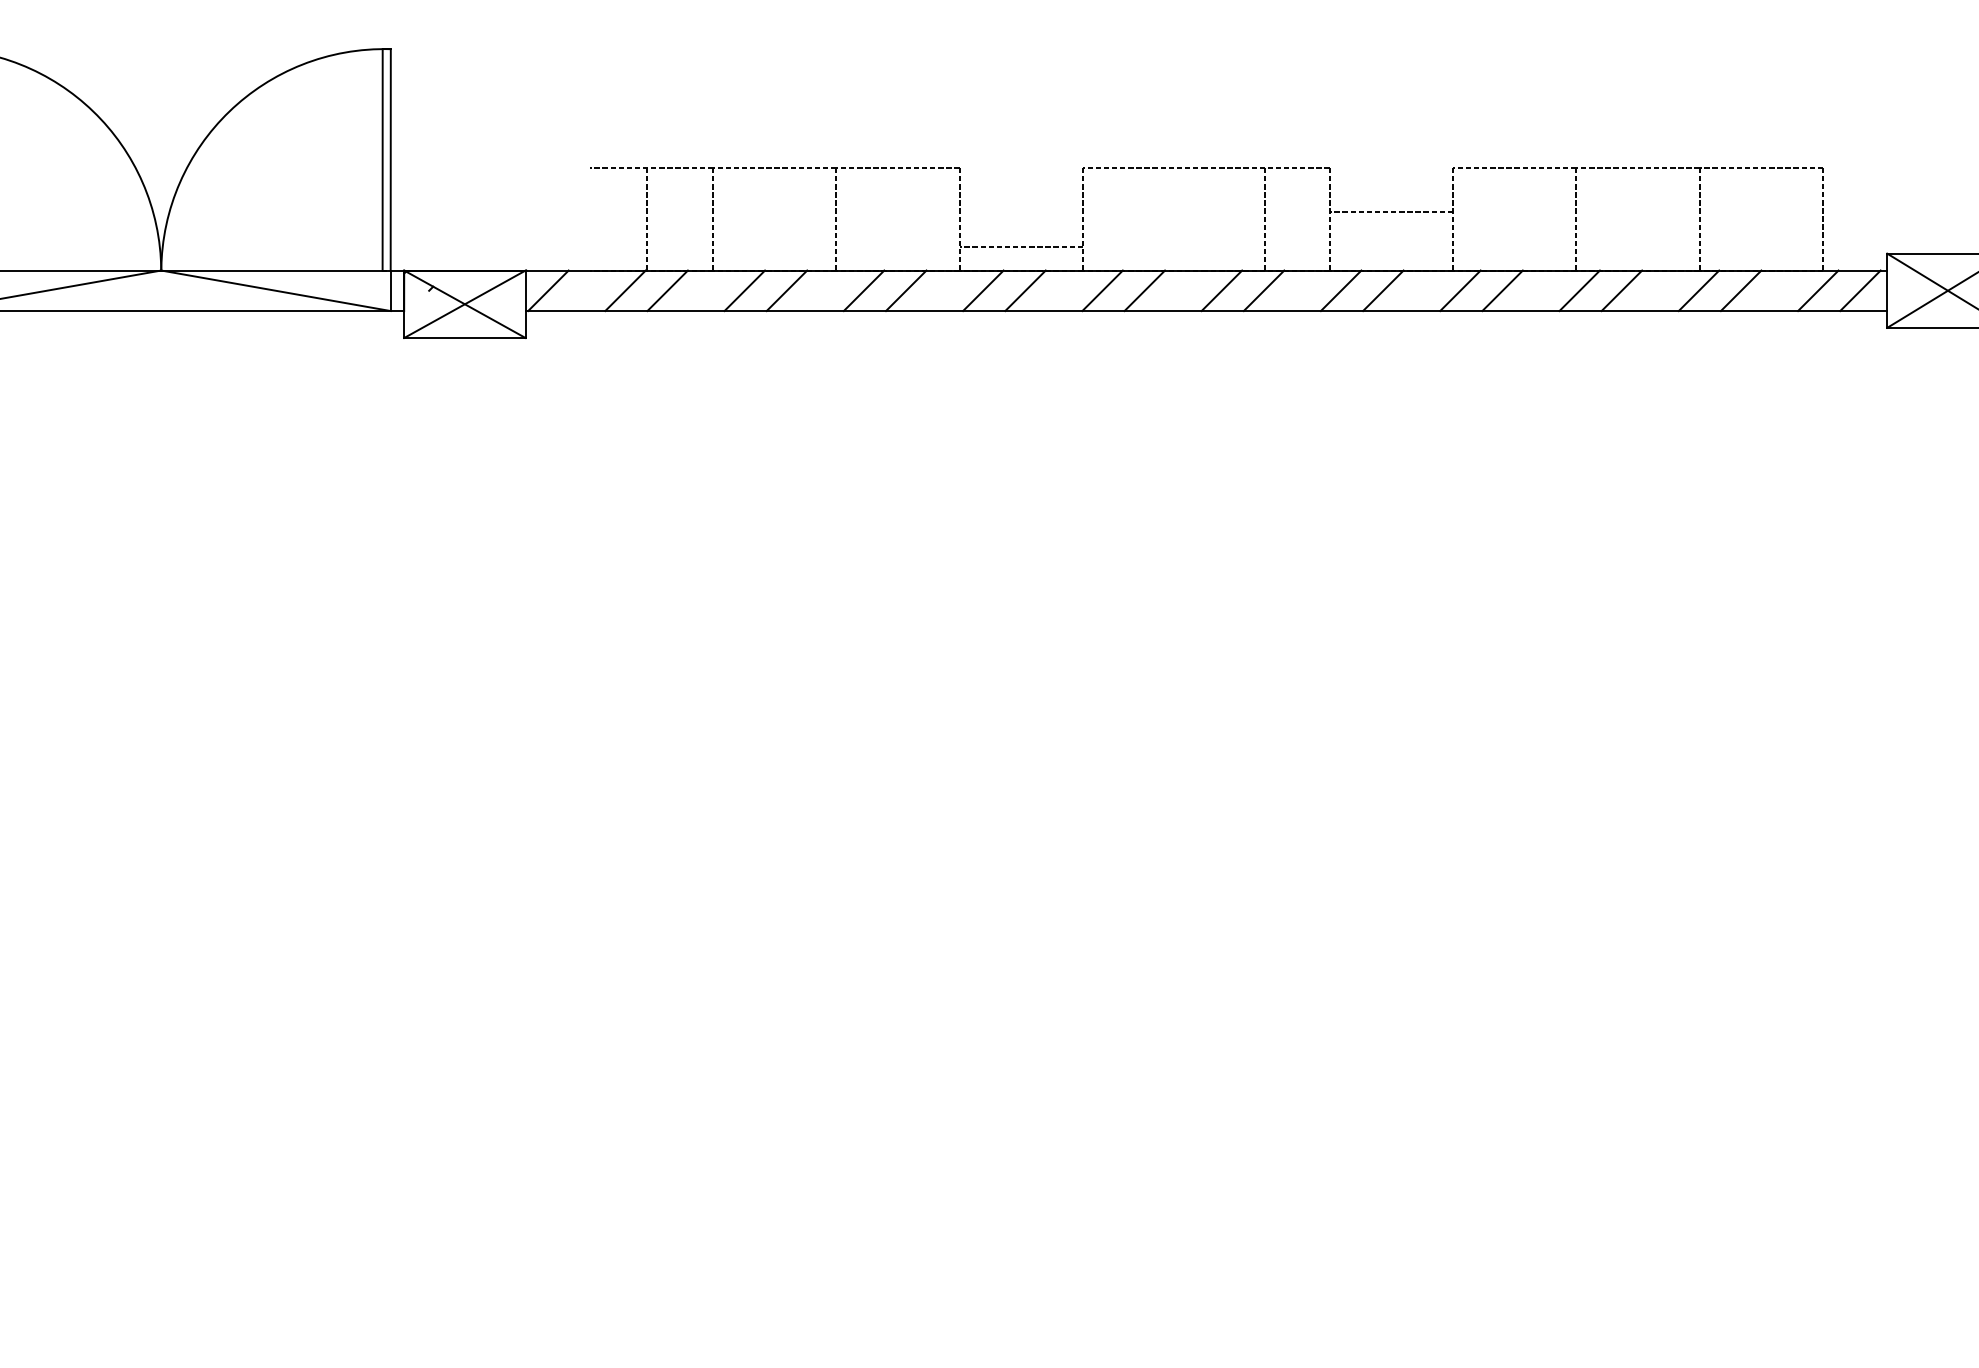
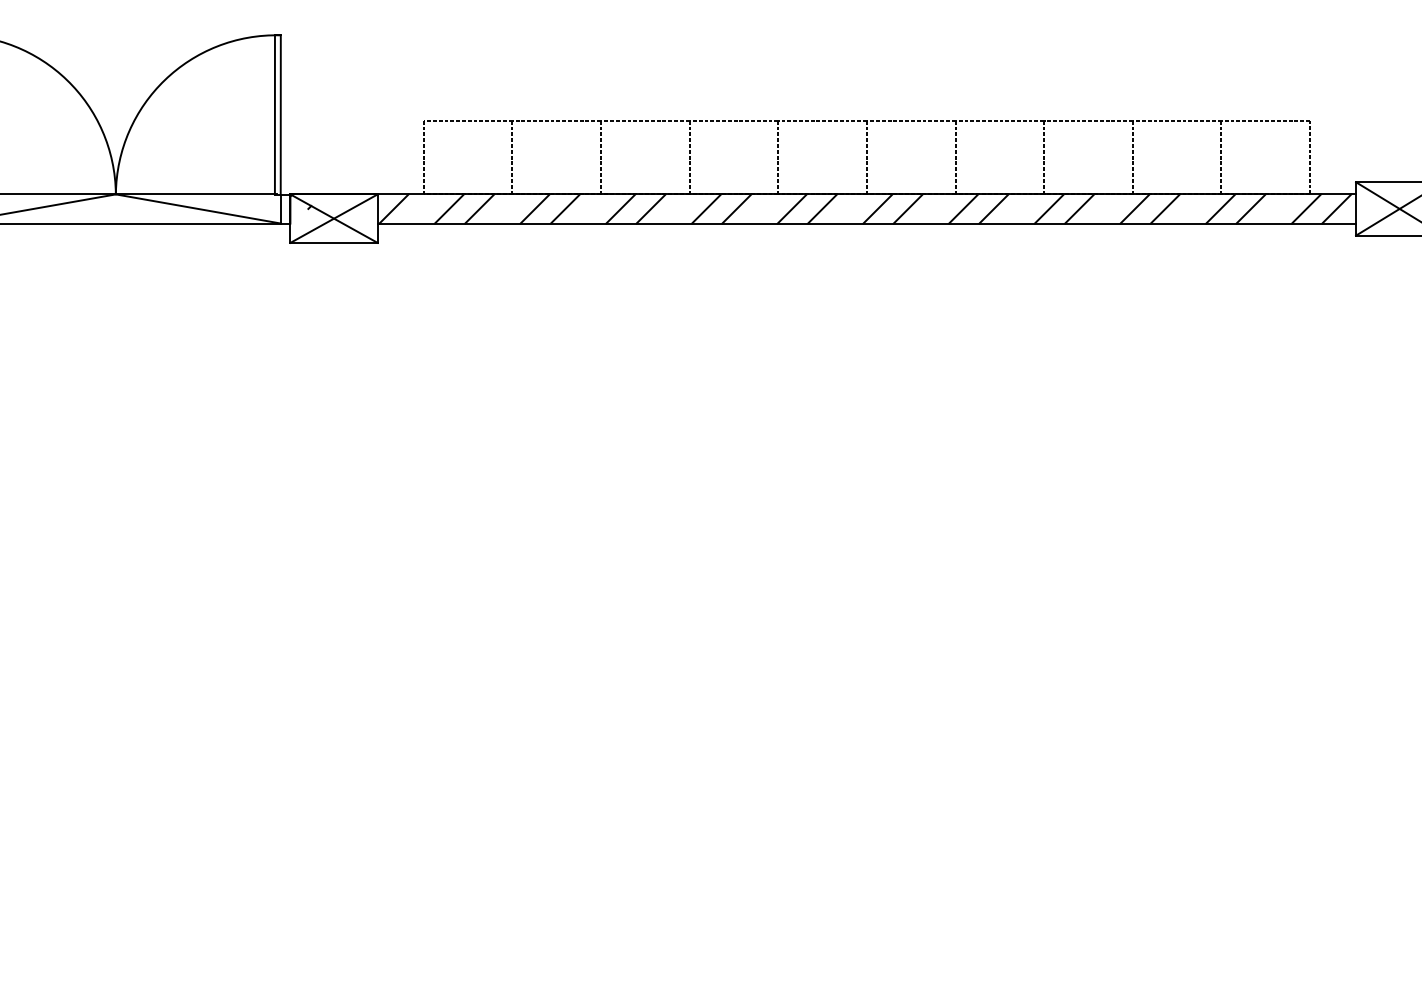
line: (1391, 212) -> (999, 120), moved
line: (646, 219) -> (423, 157), moved
line: (1264, 219) -> (866, 157), moved
line: (1020, 247) -> (733, 120), moved

